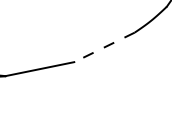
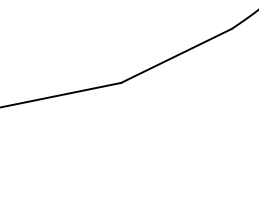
line: (104, 47) -> (176, 56), dashed -> solid

